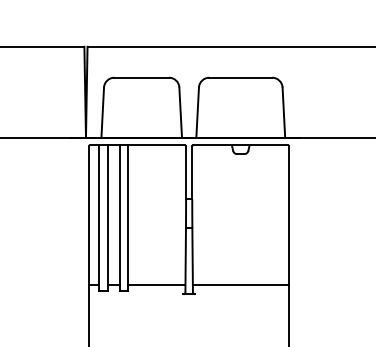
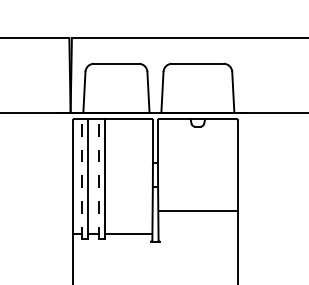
line: (99, 218) -> (81, 179), solid -> dashed
line: (120, 218) -> (99, 179), solid -> dashed
line: (240, 284) -> (197, 210), moved

